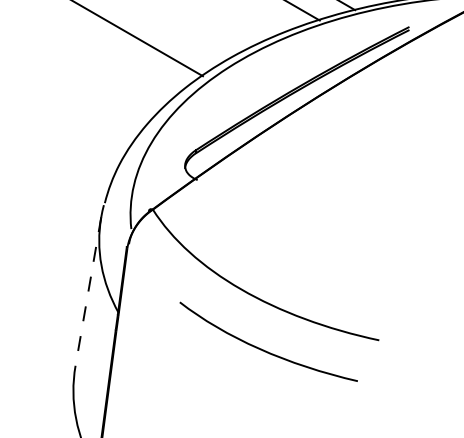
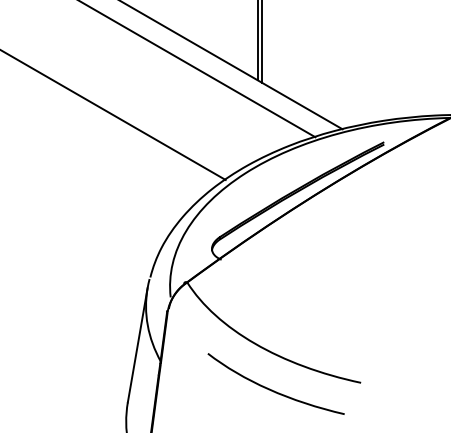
line: (88, 291) -> (137, 345), dashed -> solid

